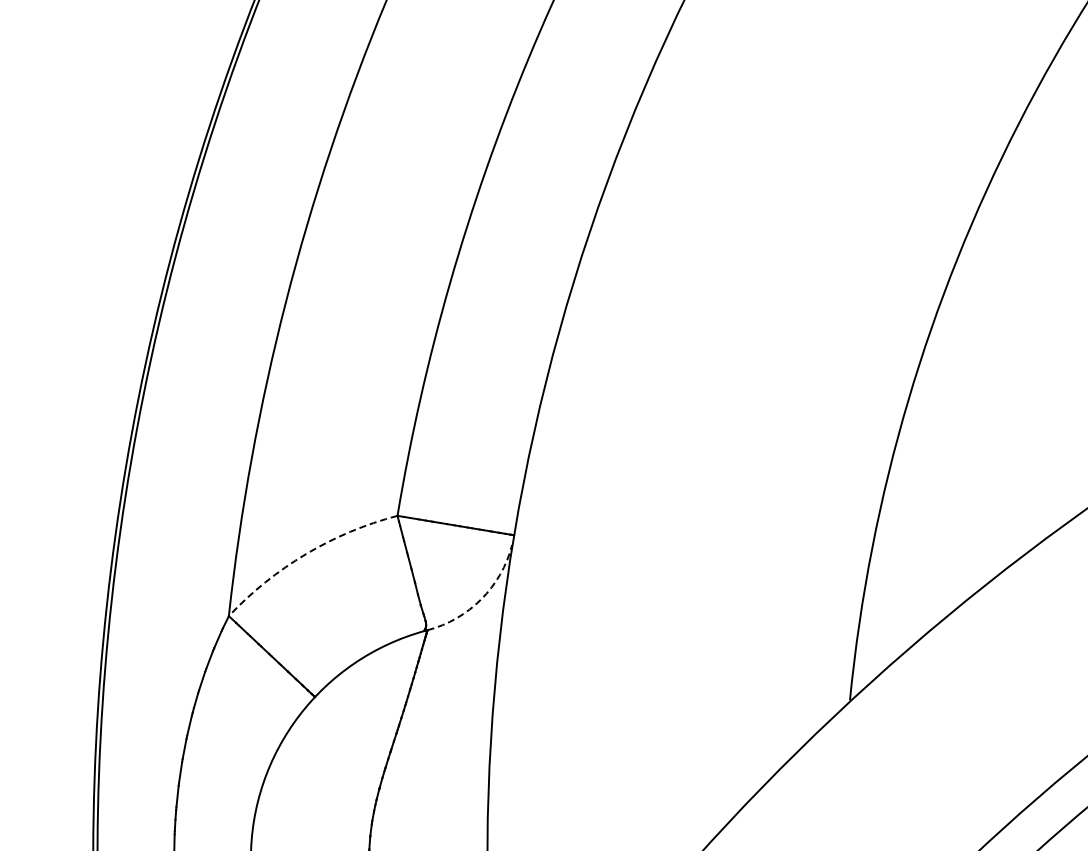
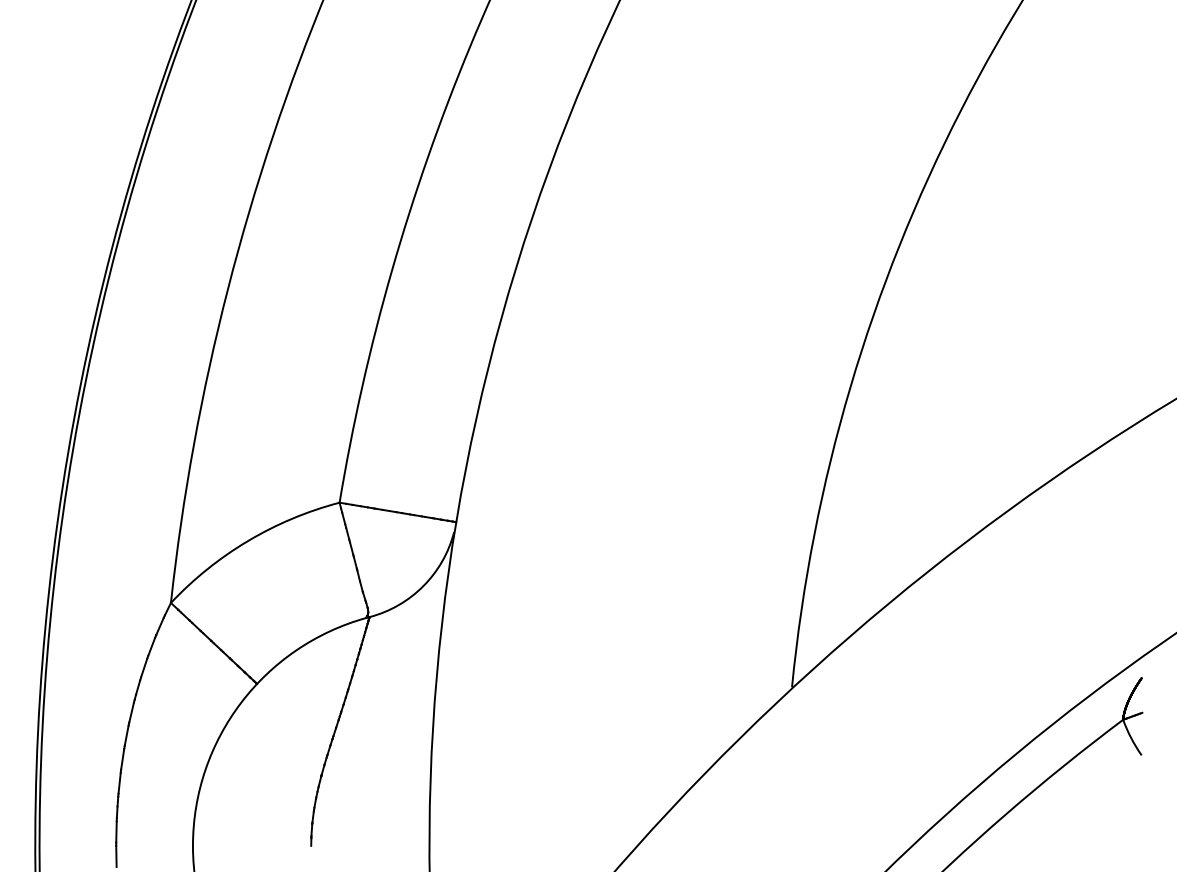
arc: (306, 553) -> (248, 540), dashed -> solid
arc: (481, 599) -> (423, 586), dashed -> solid

